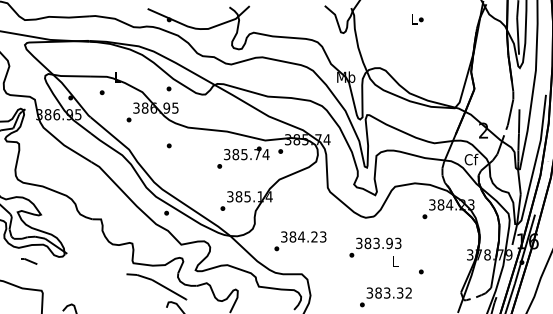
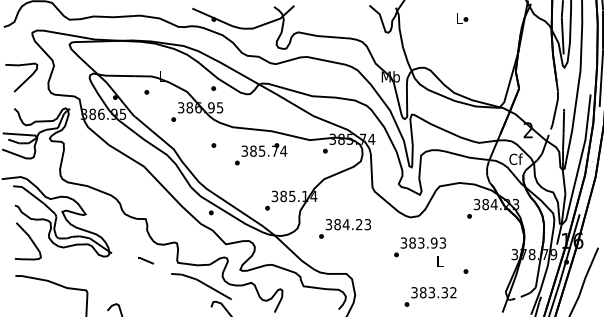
text: (243, 157) -> (261, 154), moved
text: (299, 240) -> (344, 228), moved
line: (29, 260) -> (146, 260), moved

